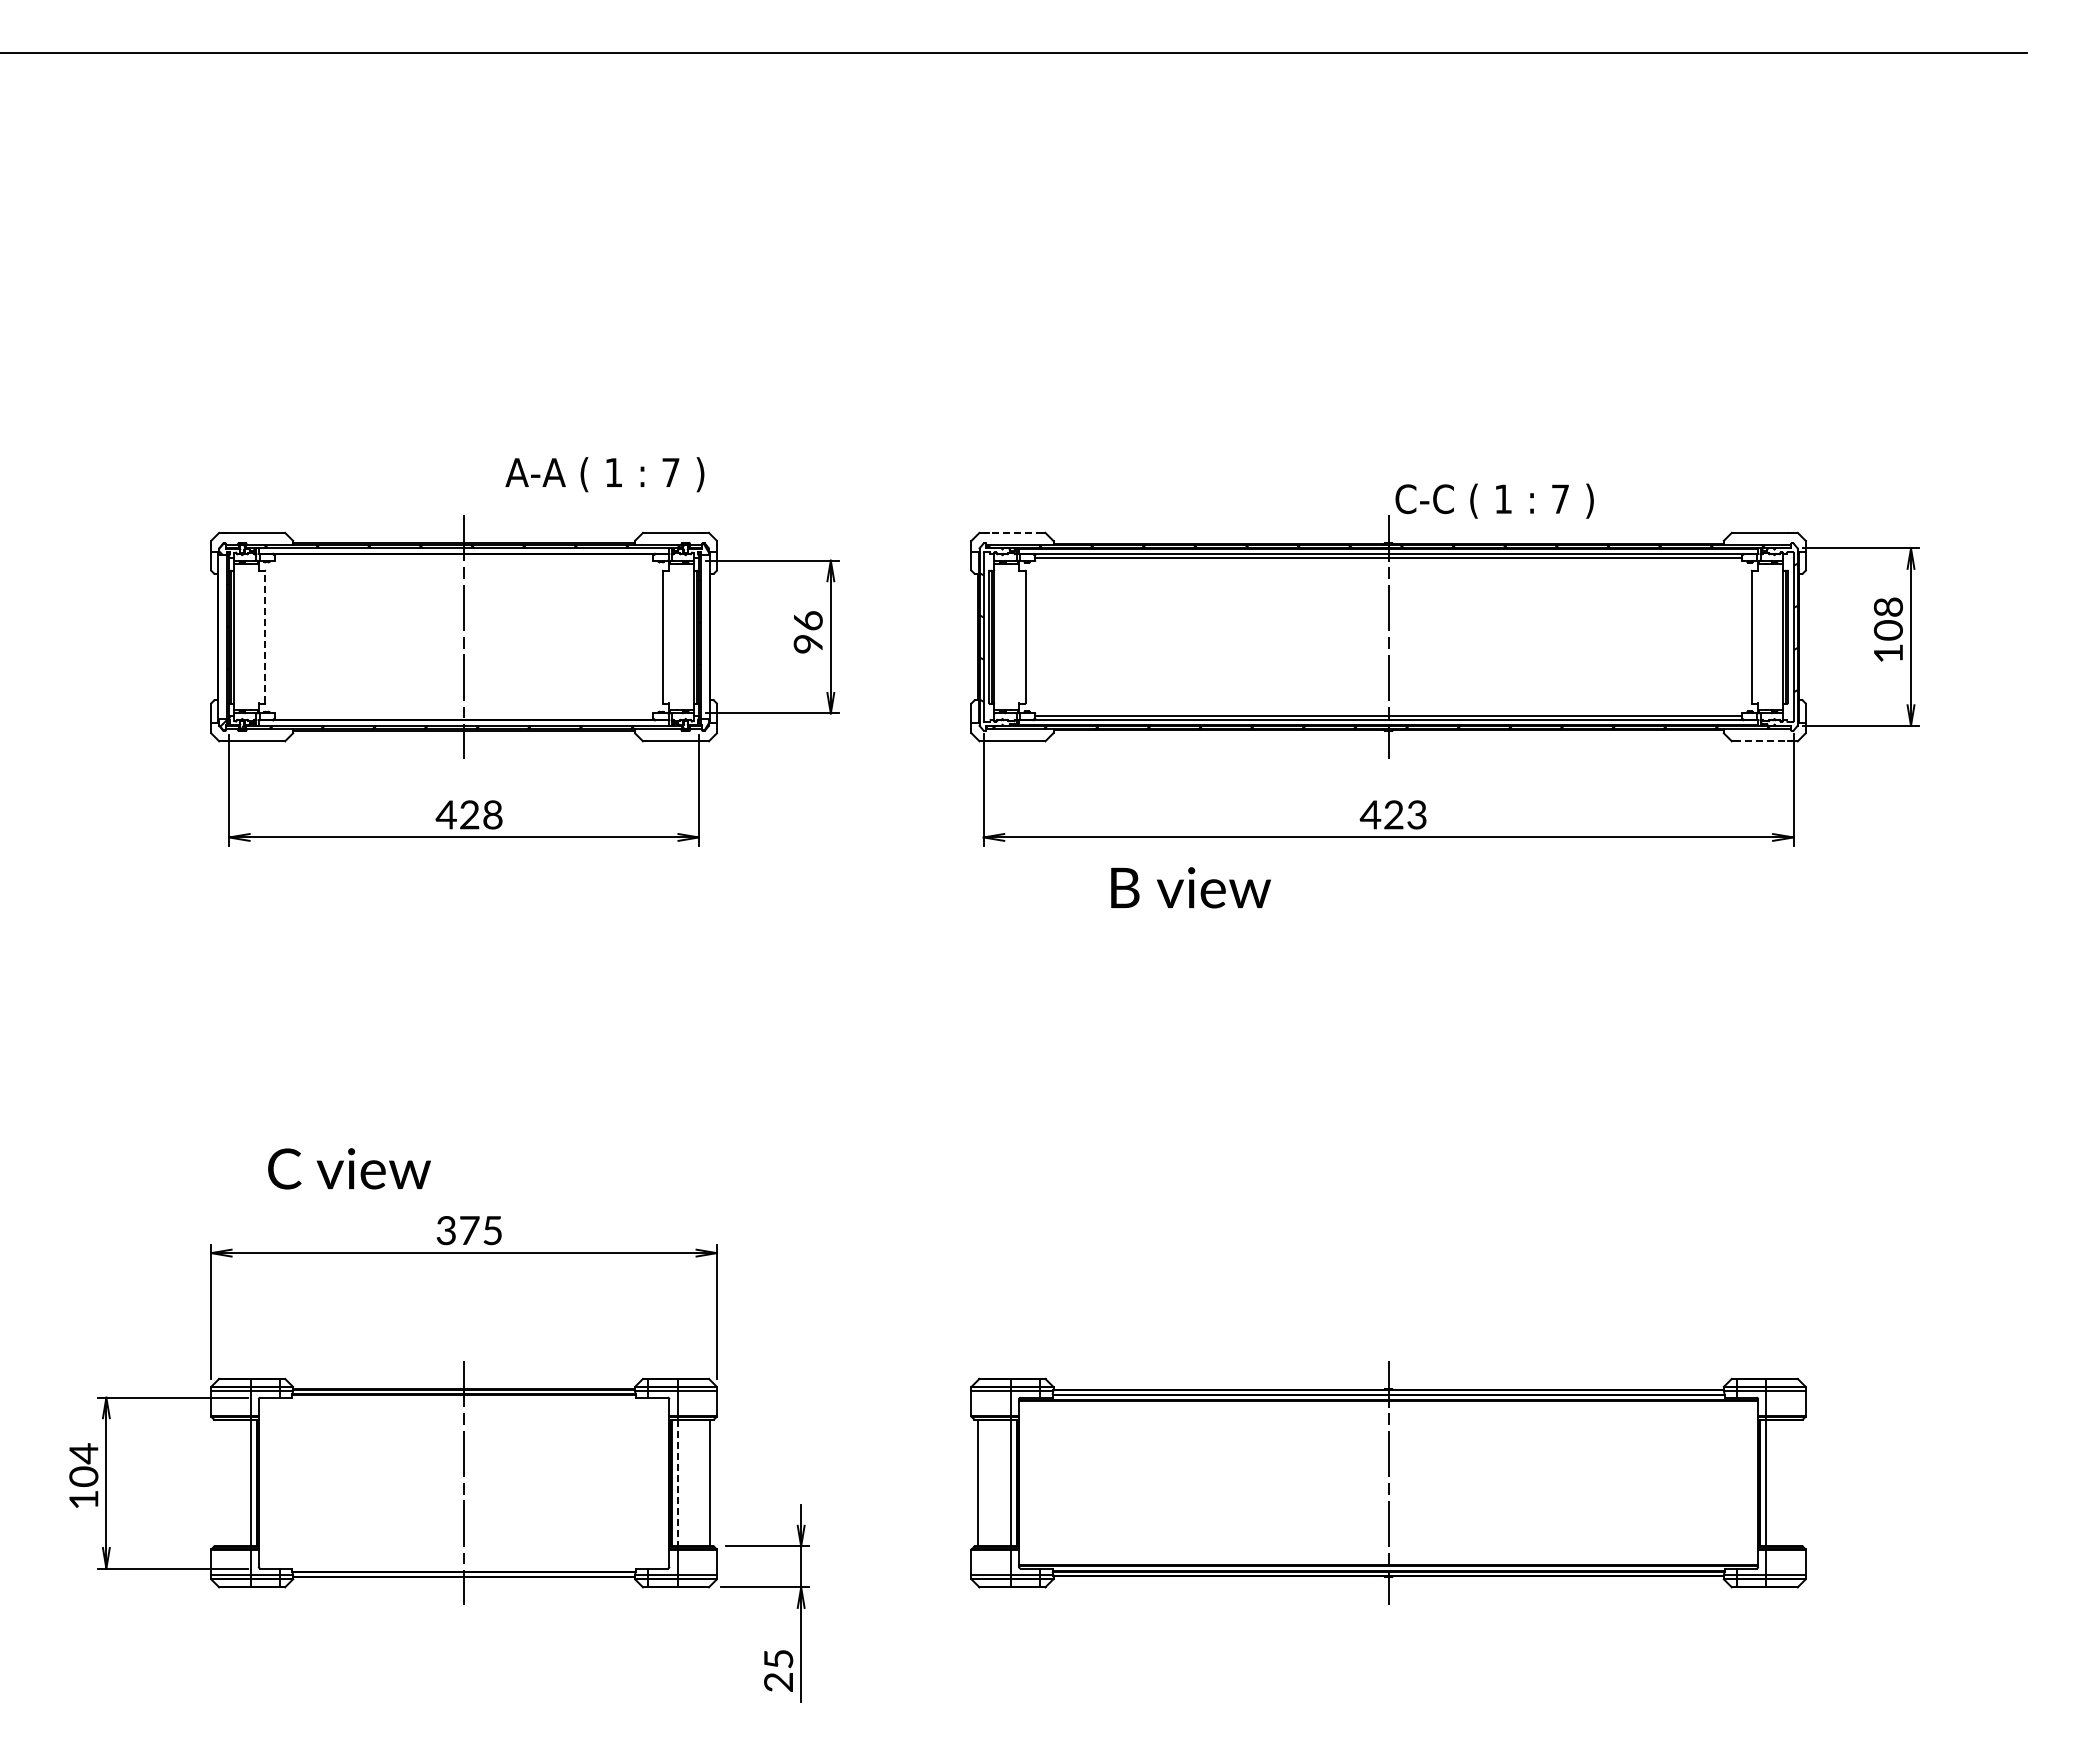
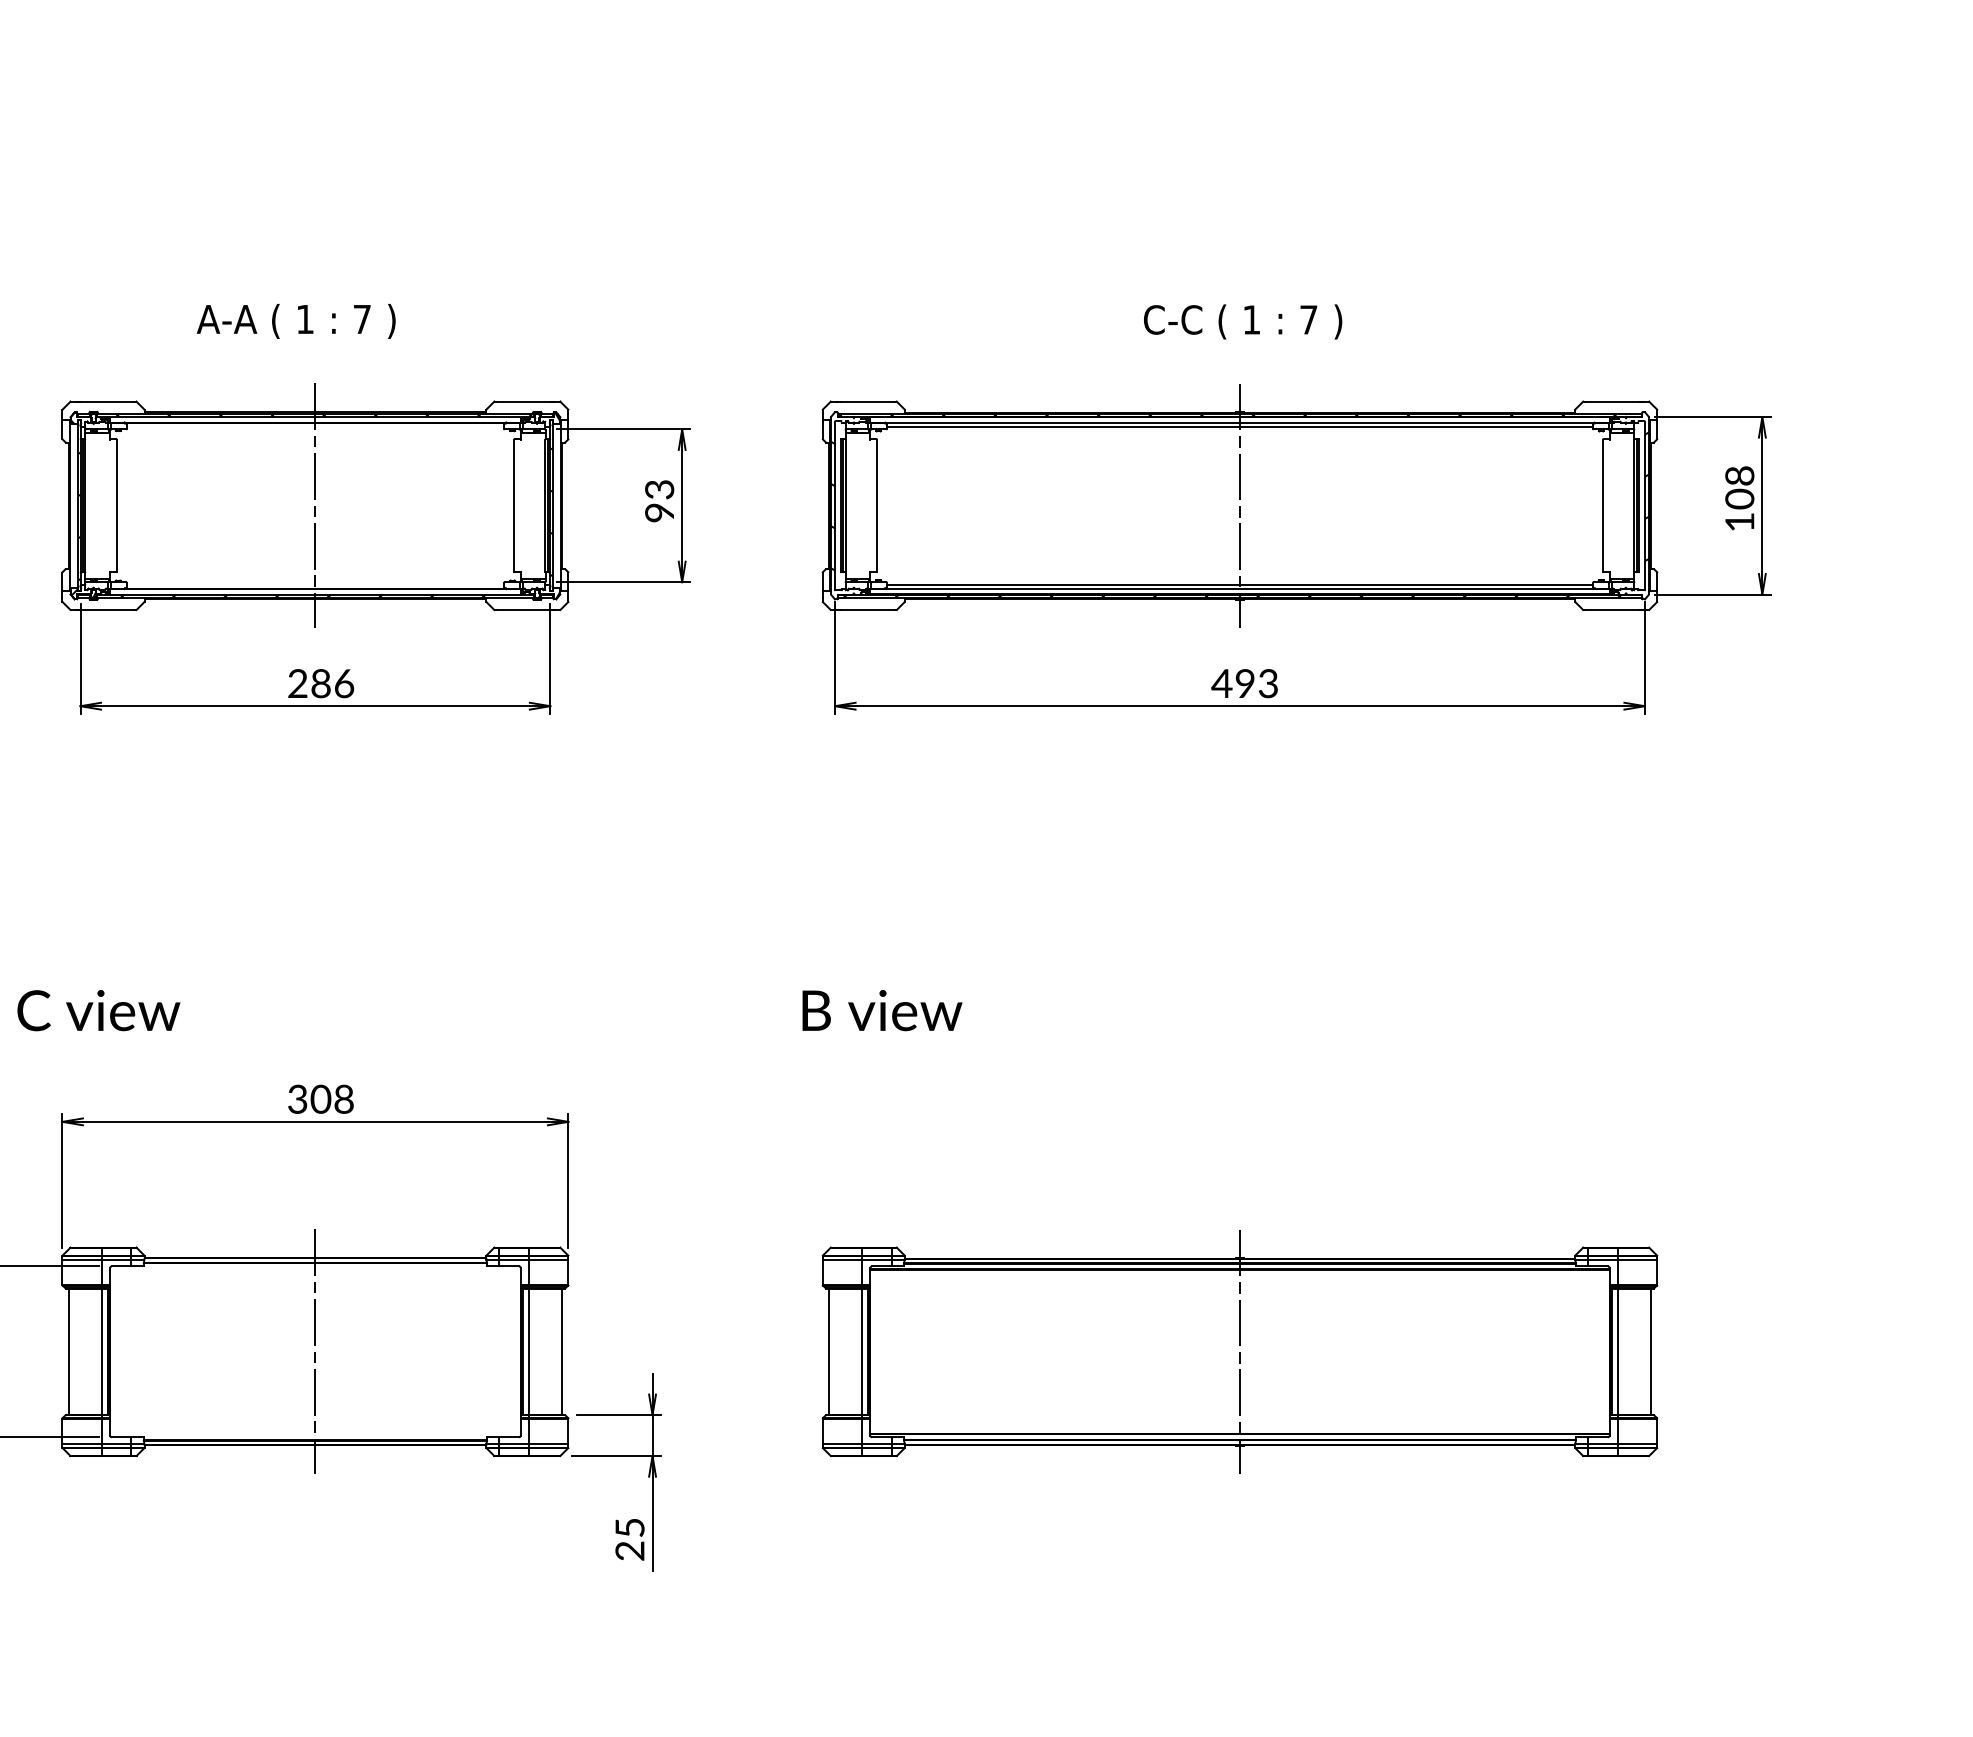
text: (604, 474) -> (295, 321), moved
text: (1494, 500) -> (1242, 321), moved
line: (1015, 532) -> (866, 401), dashed -> solid
text: (807, 620) -> (658, 489), 96 -> 93
line: (265, 636) -> (116, 505), dashed -> solid
line: (1761, 741) -> (1612, 610), dashed -> solid
text: (468, 814) -> (319, 683), 428 -> 286
text: (1393, 815) -> (1244, 684), 423 -> 493
text: (1190, 887) -> (881, 1010), moved
text: (349, 1168) -> (98, 1010), moved
text: (480, 1230) -> (331, 1099), 375 -> 308
line: (217, 1482) -> (68, 1351), added
line: (1799, 1482) -> (1650, 1351), added
line: (677, 1483) -> (528, 1352), dashed -> solid

